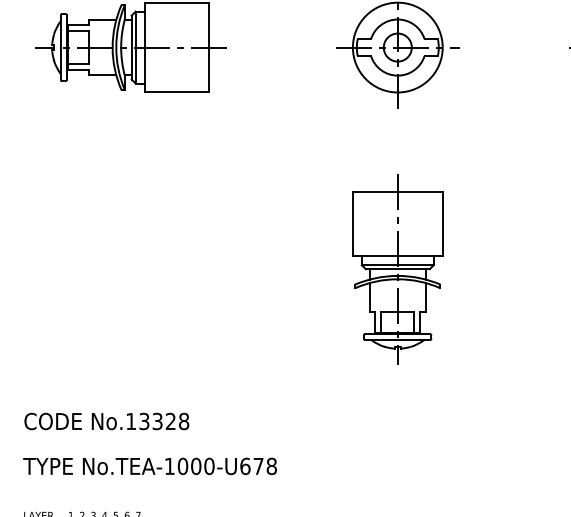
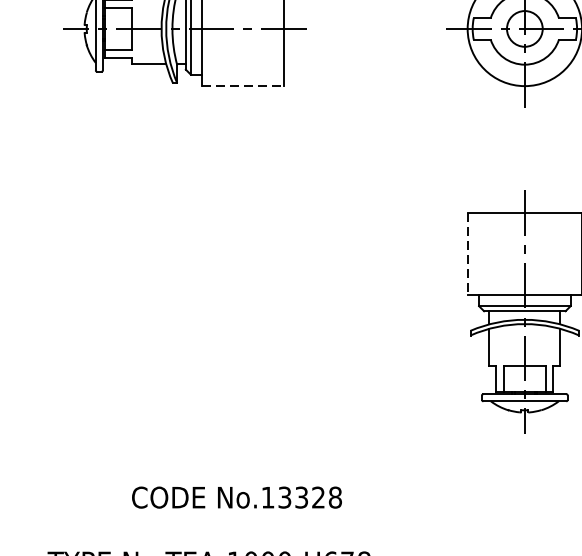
line: (176, 92) -> (242, 86), solid -> dashed
line: (352, 224) -> (467, 254), solid -> dashed
text: (106, 421) -> (236, 497), moved

